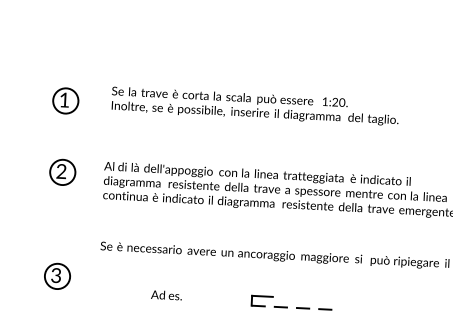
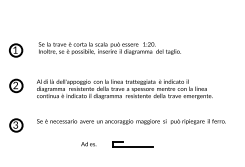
part: (57, 276) -> (16, 125), moved
text: (165, 296) -> (88, 144), moved
line: (292, 308) -> (133, 147), dashed -> solid

